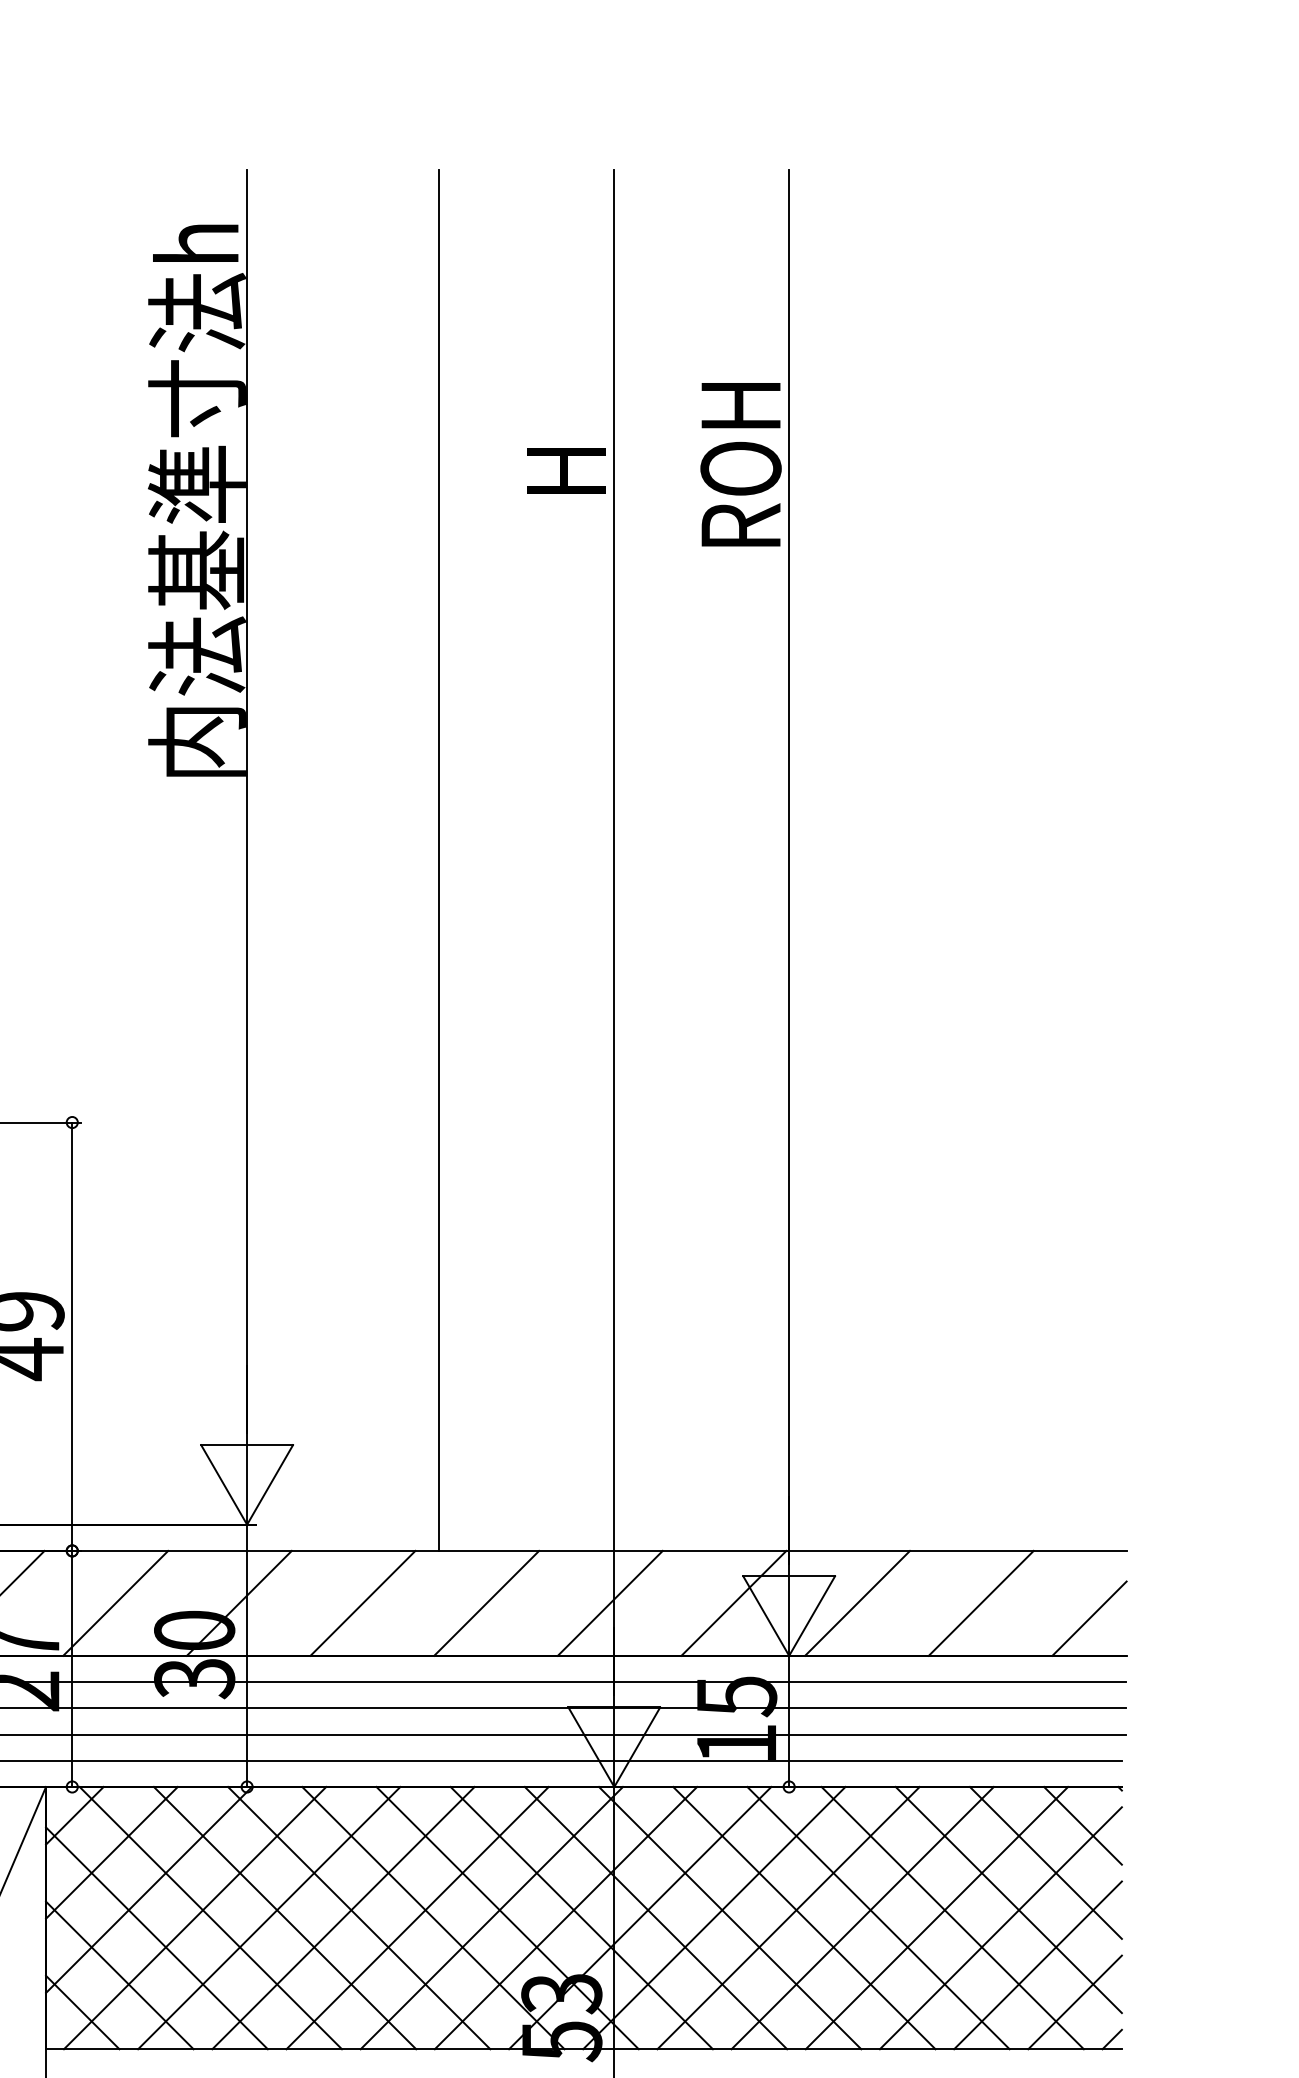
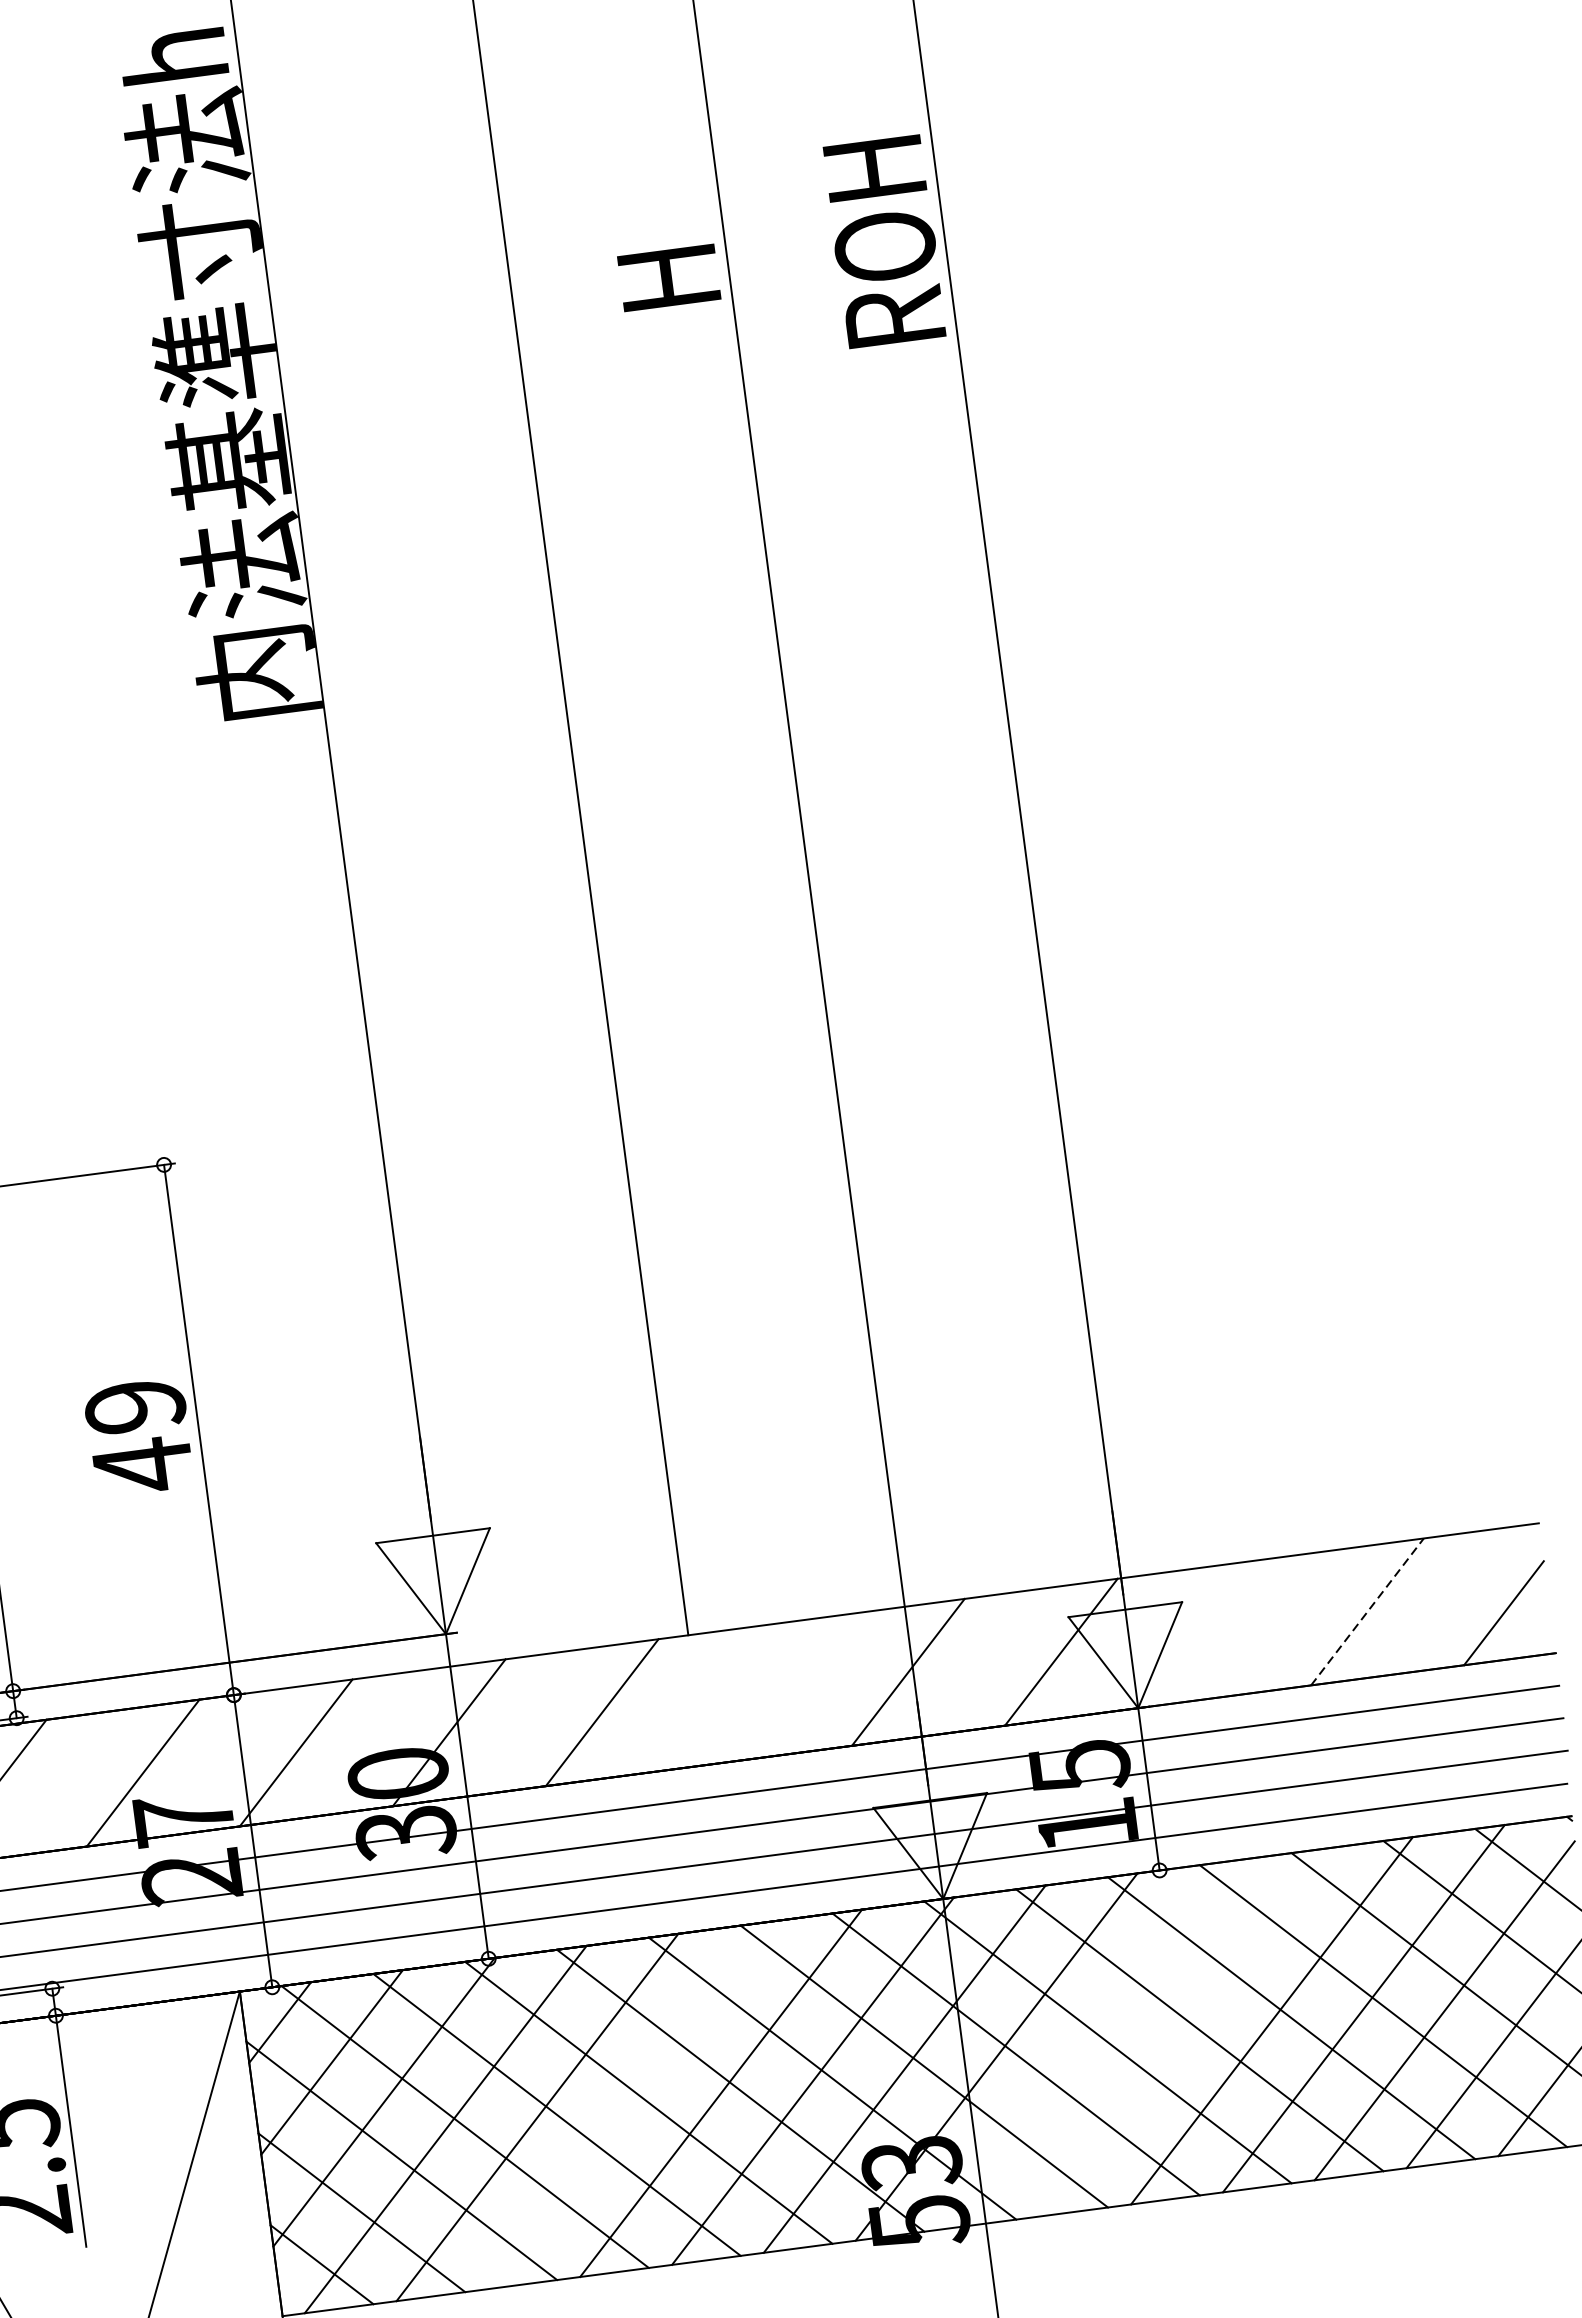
line: (486, 1602) -> (754, 1691), removed
line: (857, 1602) -> (1214, 1630), removed
line: (981, 1603) -> (1367, 1612), solid -> dashed
line: (343, 1917) -> (629, 2104), removed
line: (714, 1917) -> (1088, 2044), removed
line: (788, 1917) -> (1180, 2032), removed

